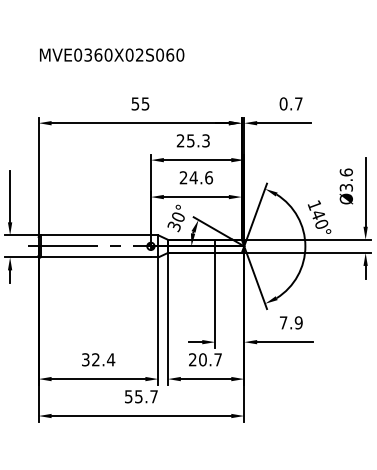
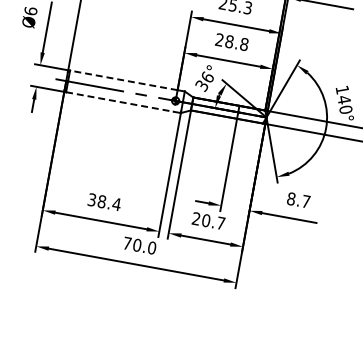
text: (200, 177) -> (236, 42), 24.6 -> 28.8
text: (178, 215) -> (207, 75), 30° -> 36°
line: (95, 235) -> (123, 80), solid -> dashed
line: (96, 257) -> (120, 102), solid -> dashed
text: (290, 322) -> (298, 199), 7.9 -> 8.7
text: (95, 359) -> (101, 201), 32.4 -> 38.4
text: (141, 396) -> (139, 245), 55.7 -> 70.0

